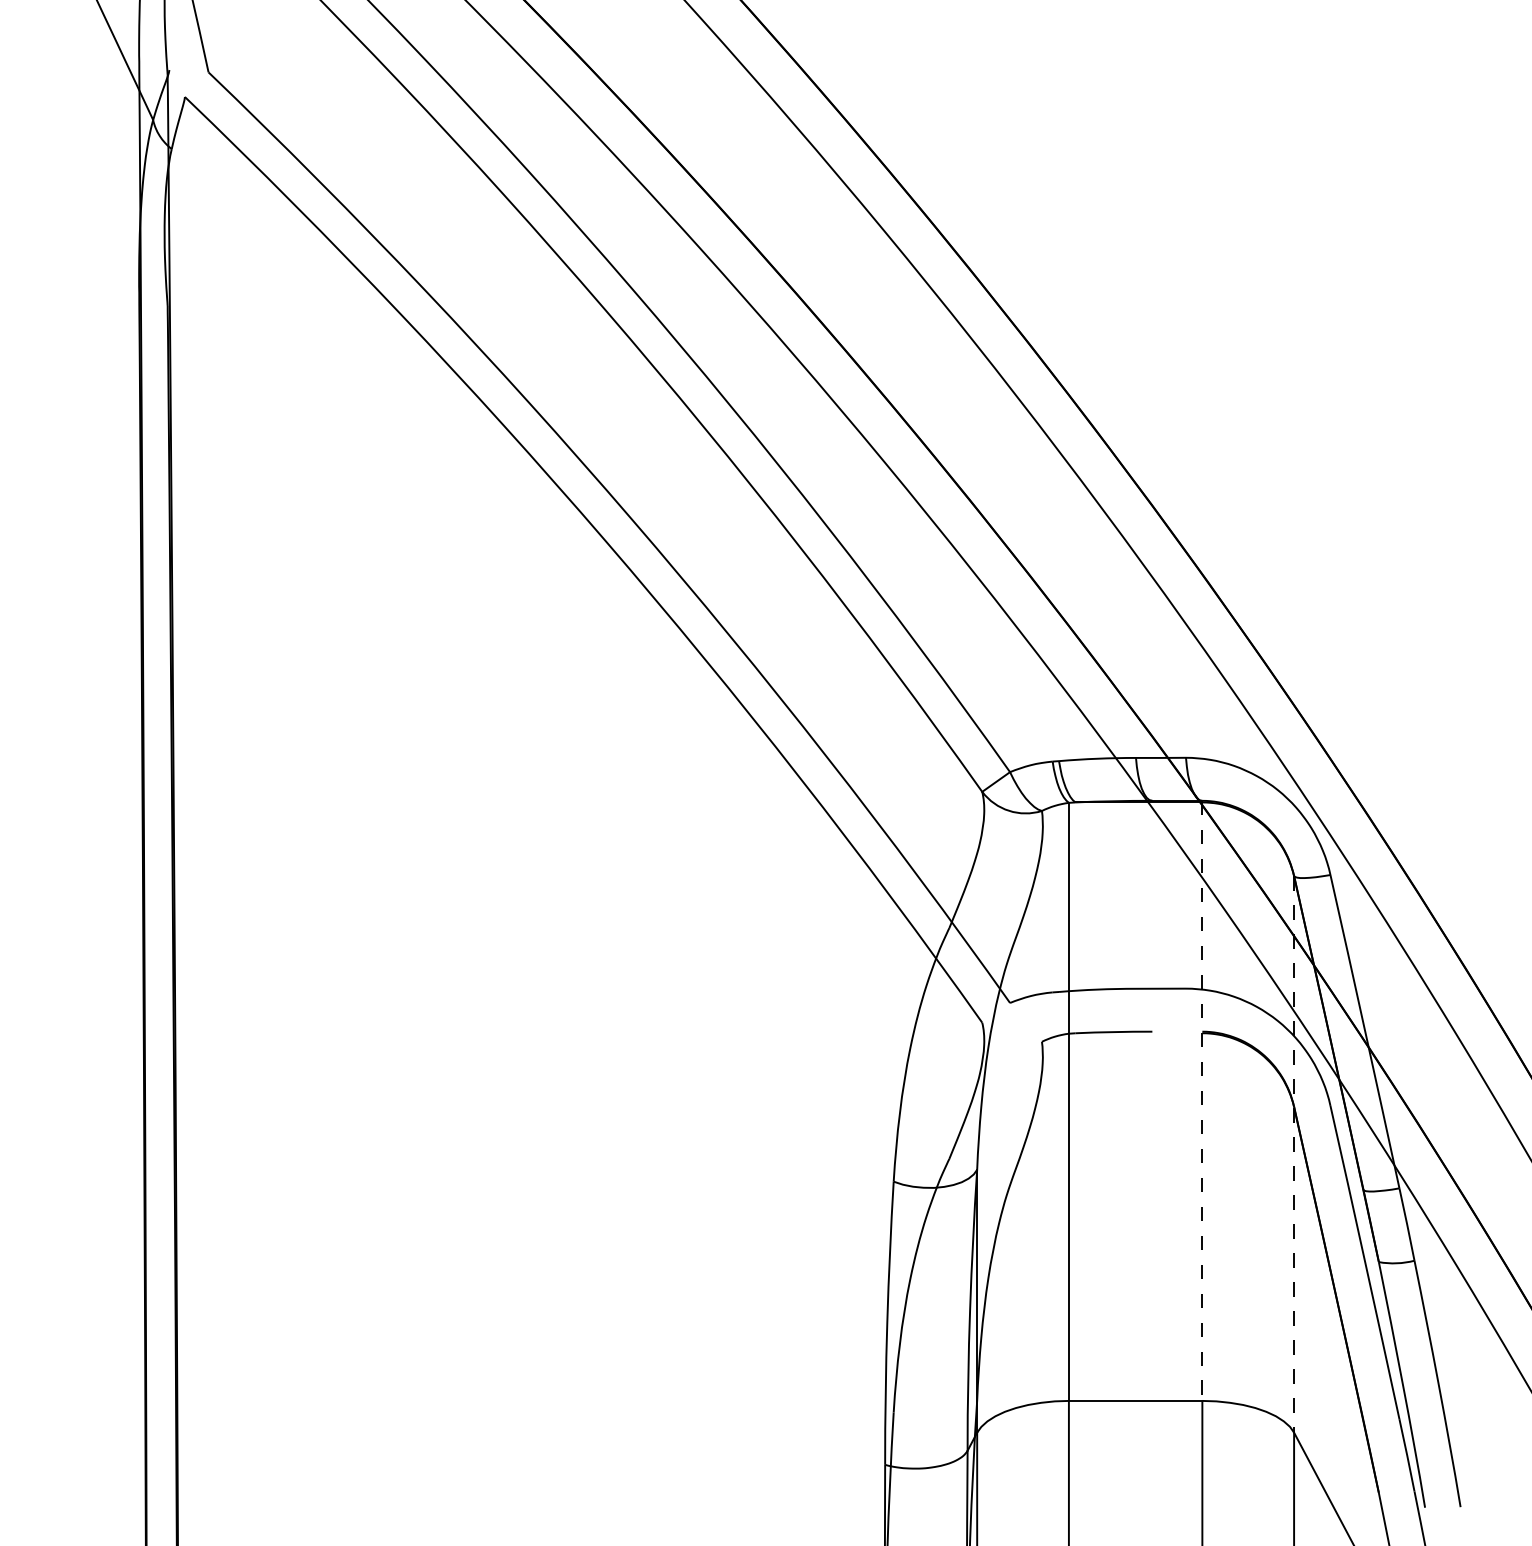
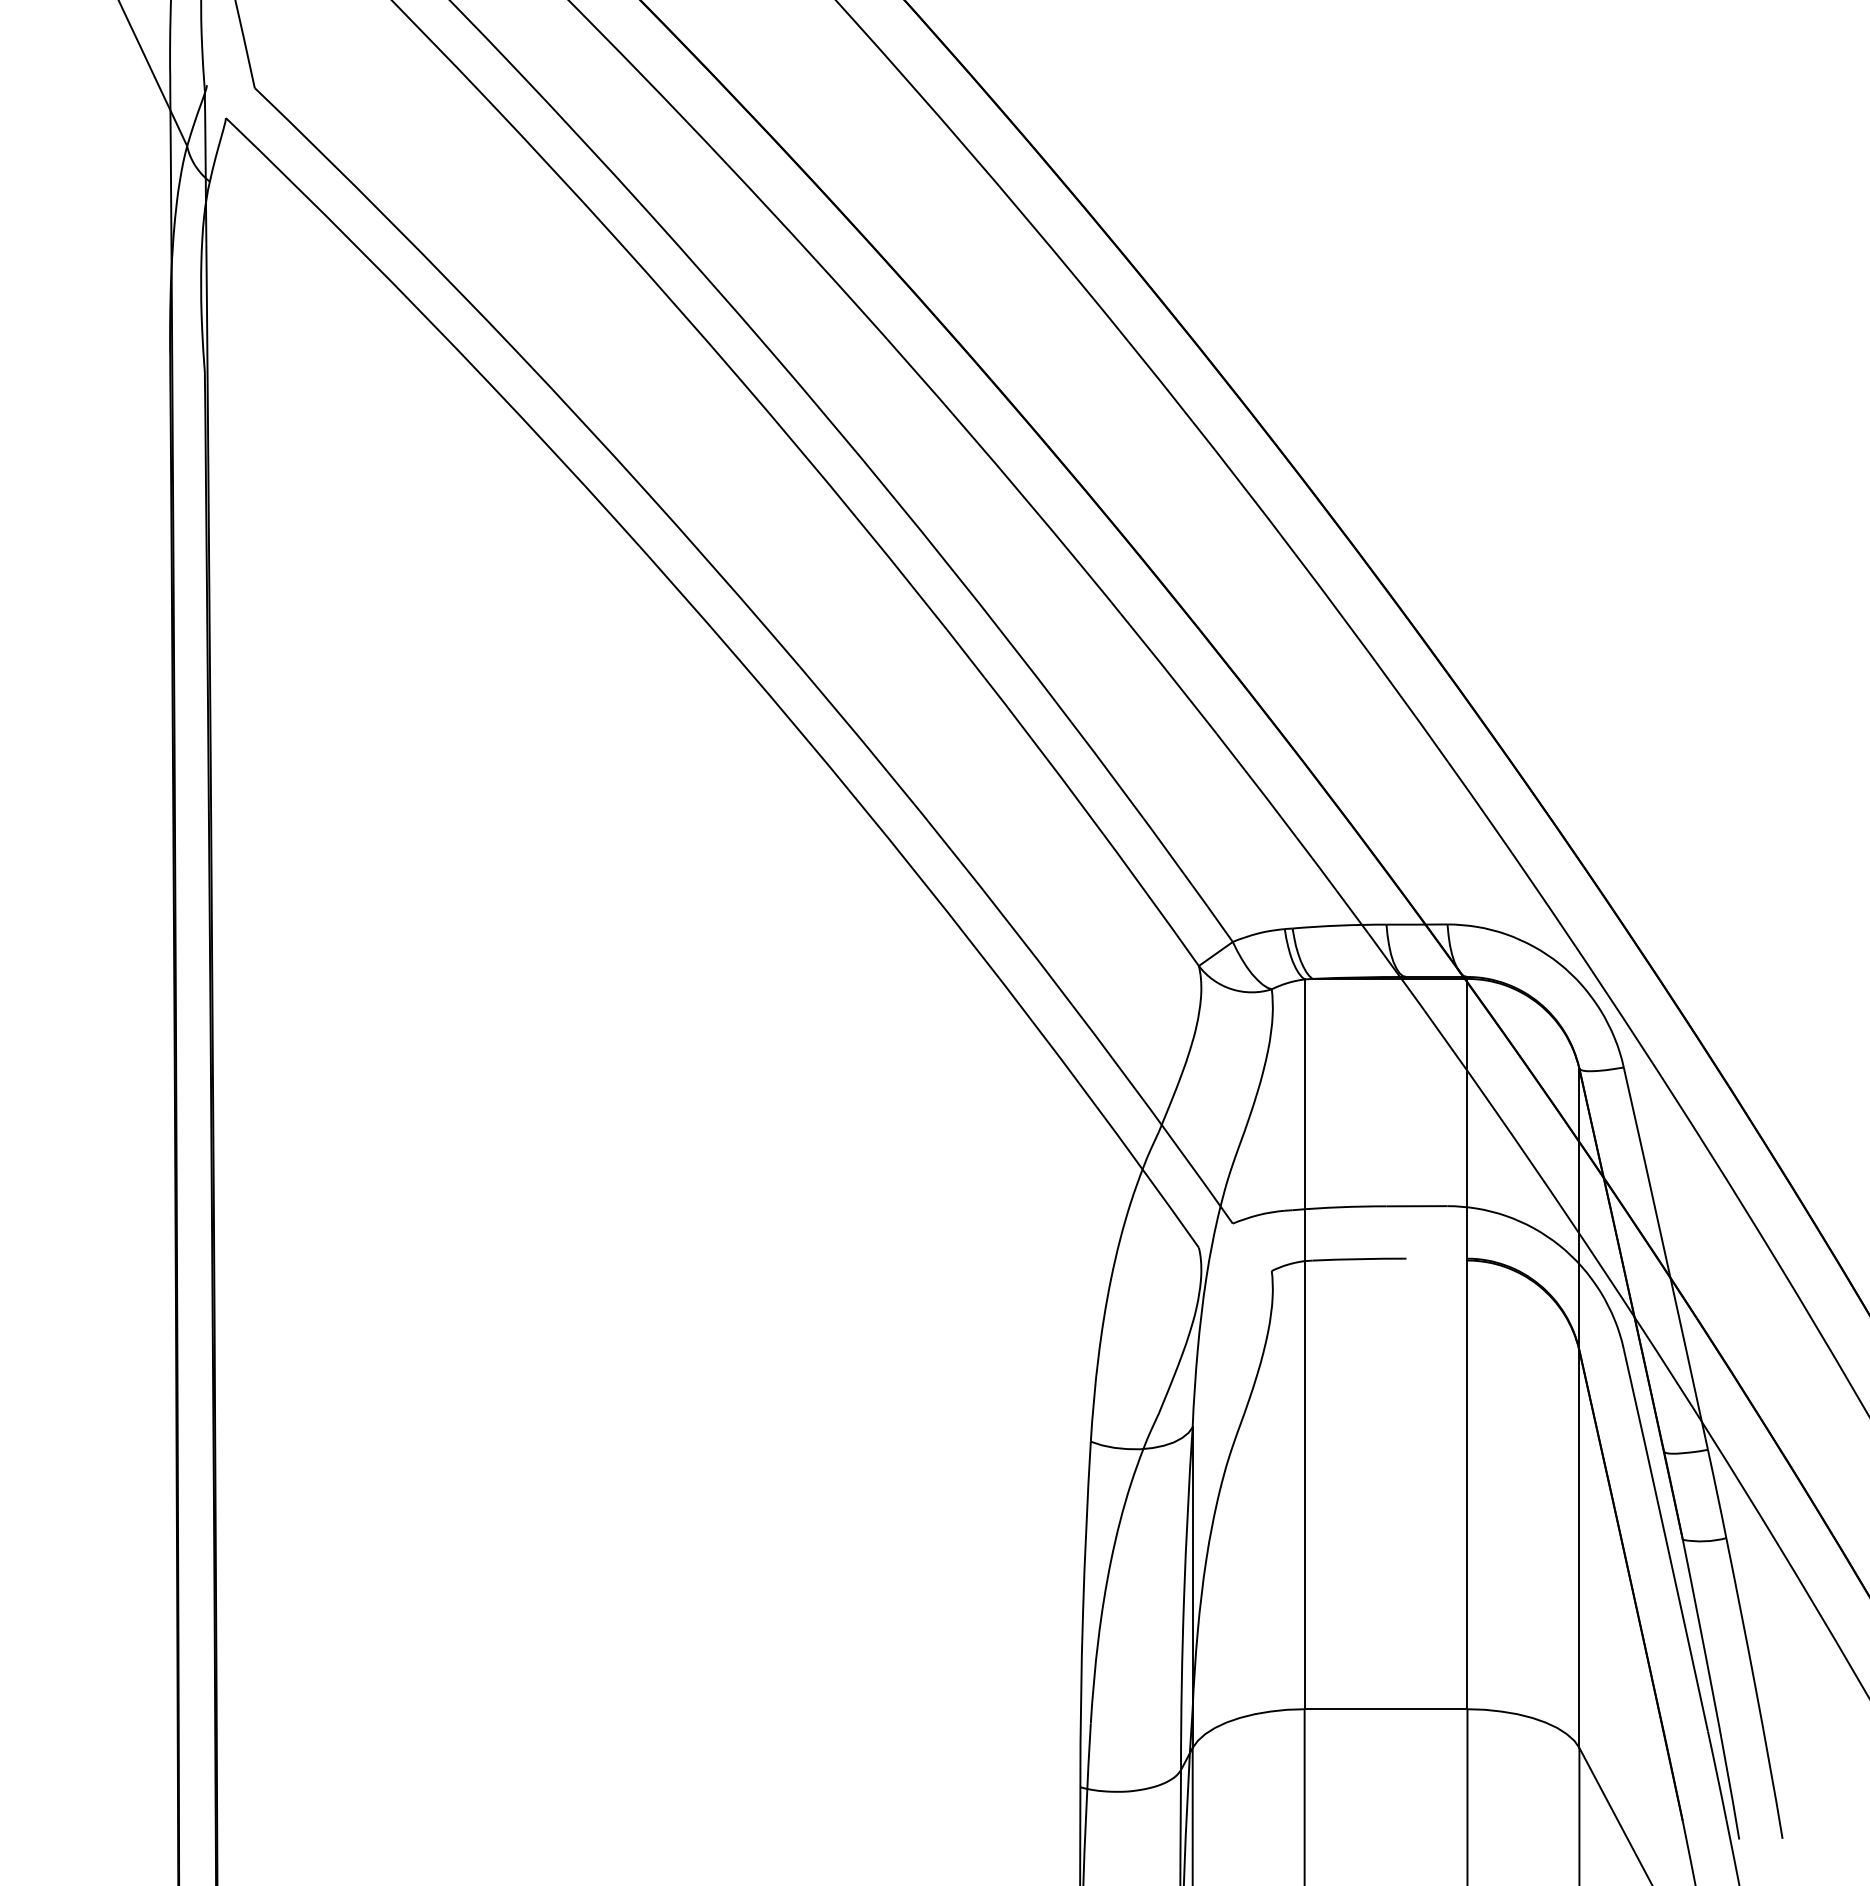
line: (1202, 1101) -> (1467, 1343), dashed -> solid
line: (1294, 1155) -> (1579, 1409), dashed -> solid

